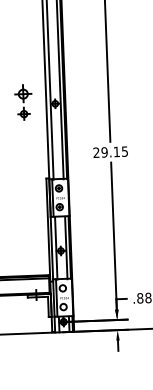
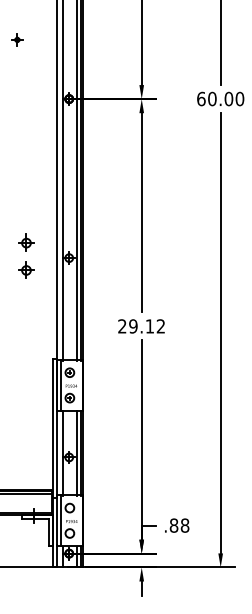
part: (23, 93) -> (26, 242), size x0.71
text: (124, 151) -> (160, 326), 29.15 -> 29.12

